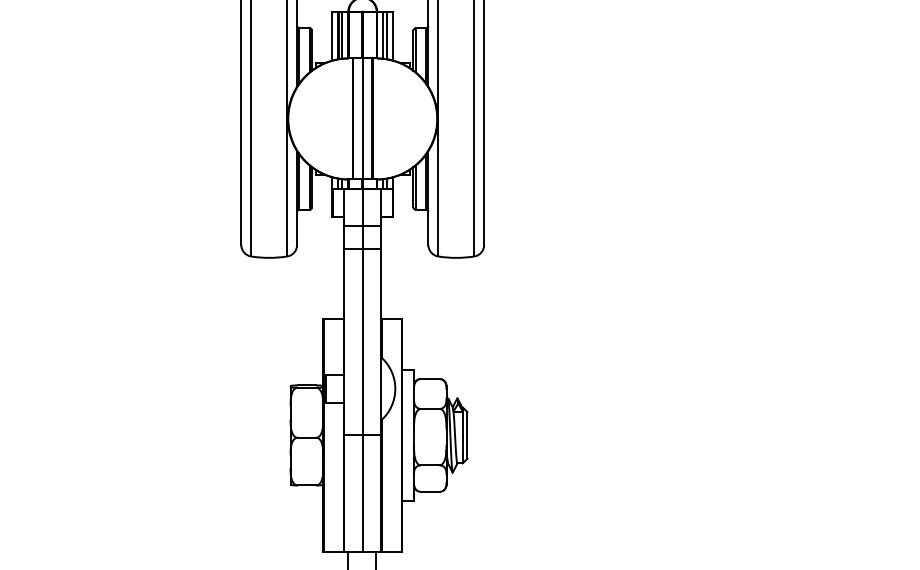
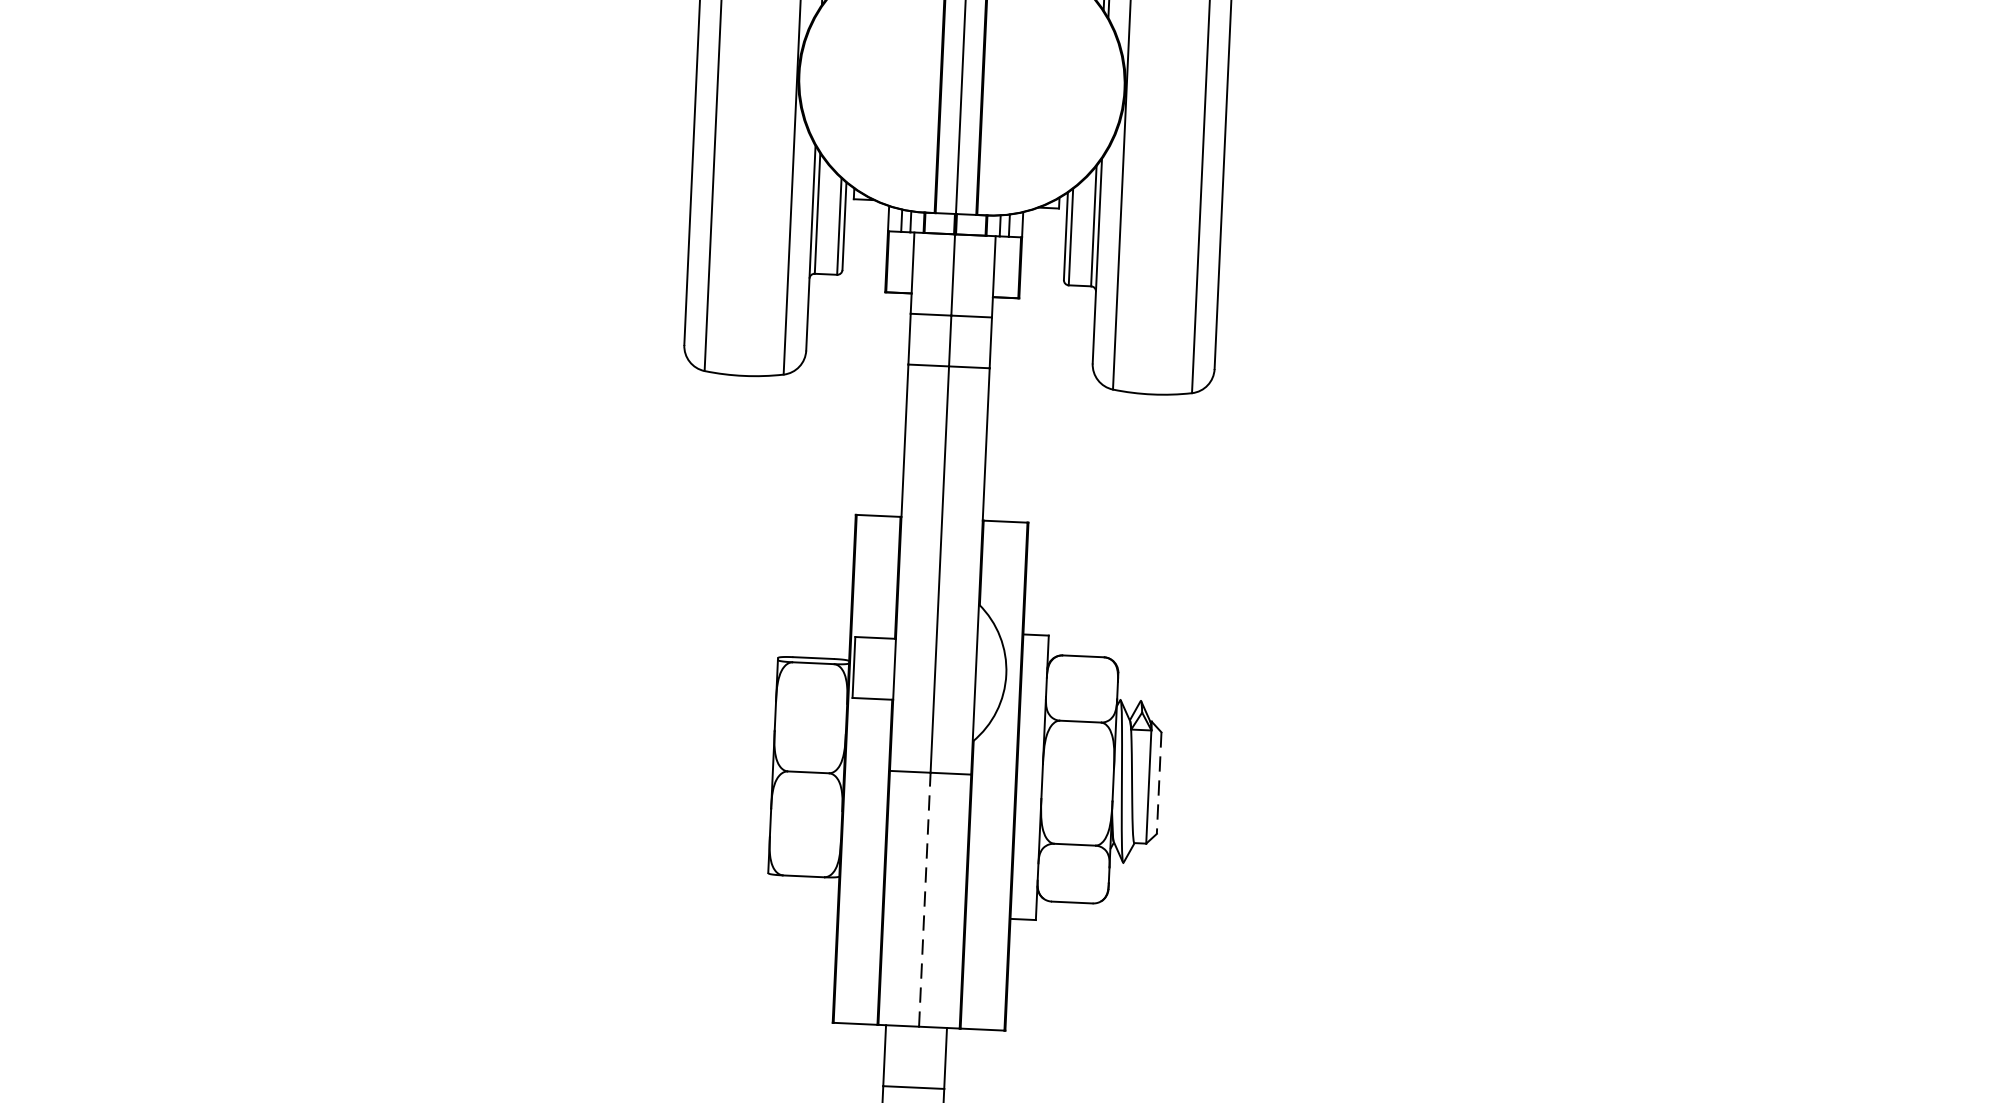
line: (467, 435) -> (1159, 783), solid -> dashed
line: (362, 493) -> (924, 899), solid -> dashed

